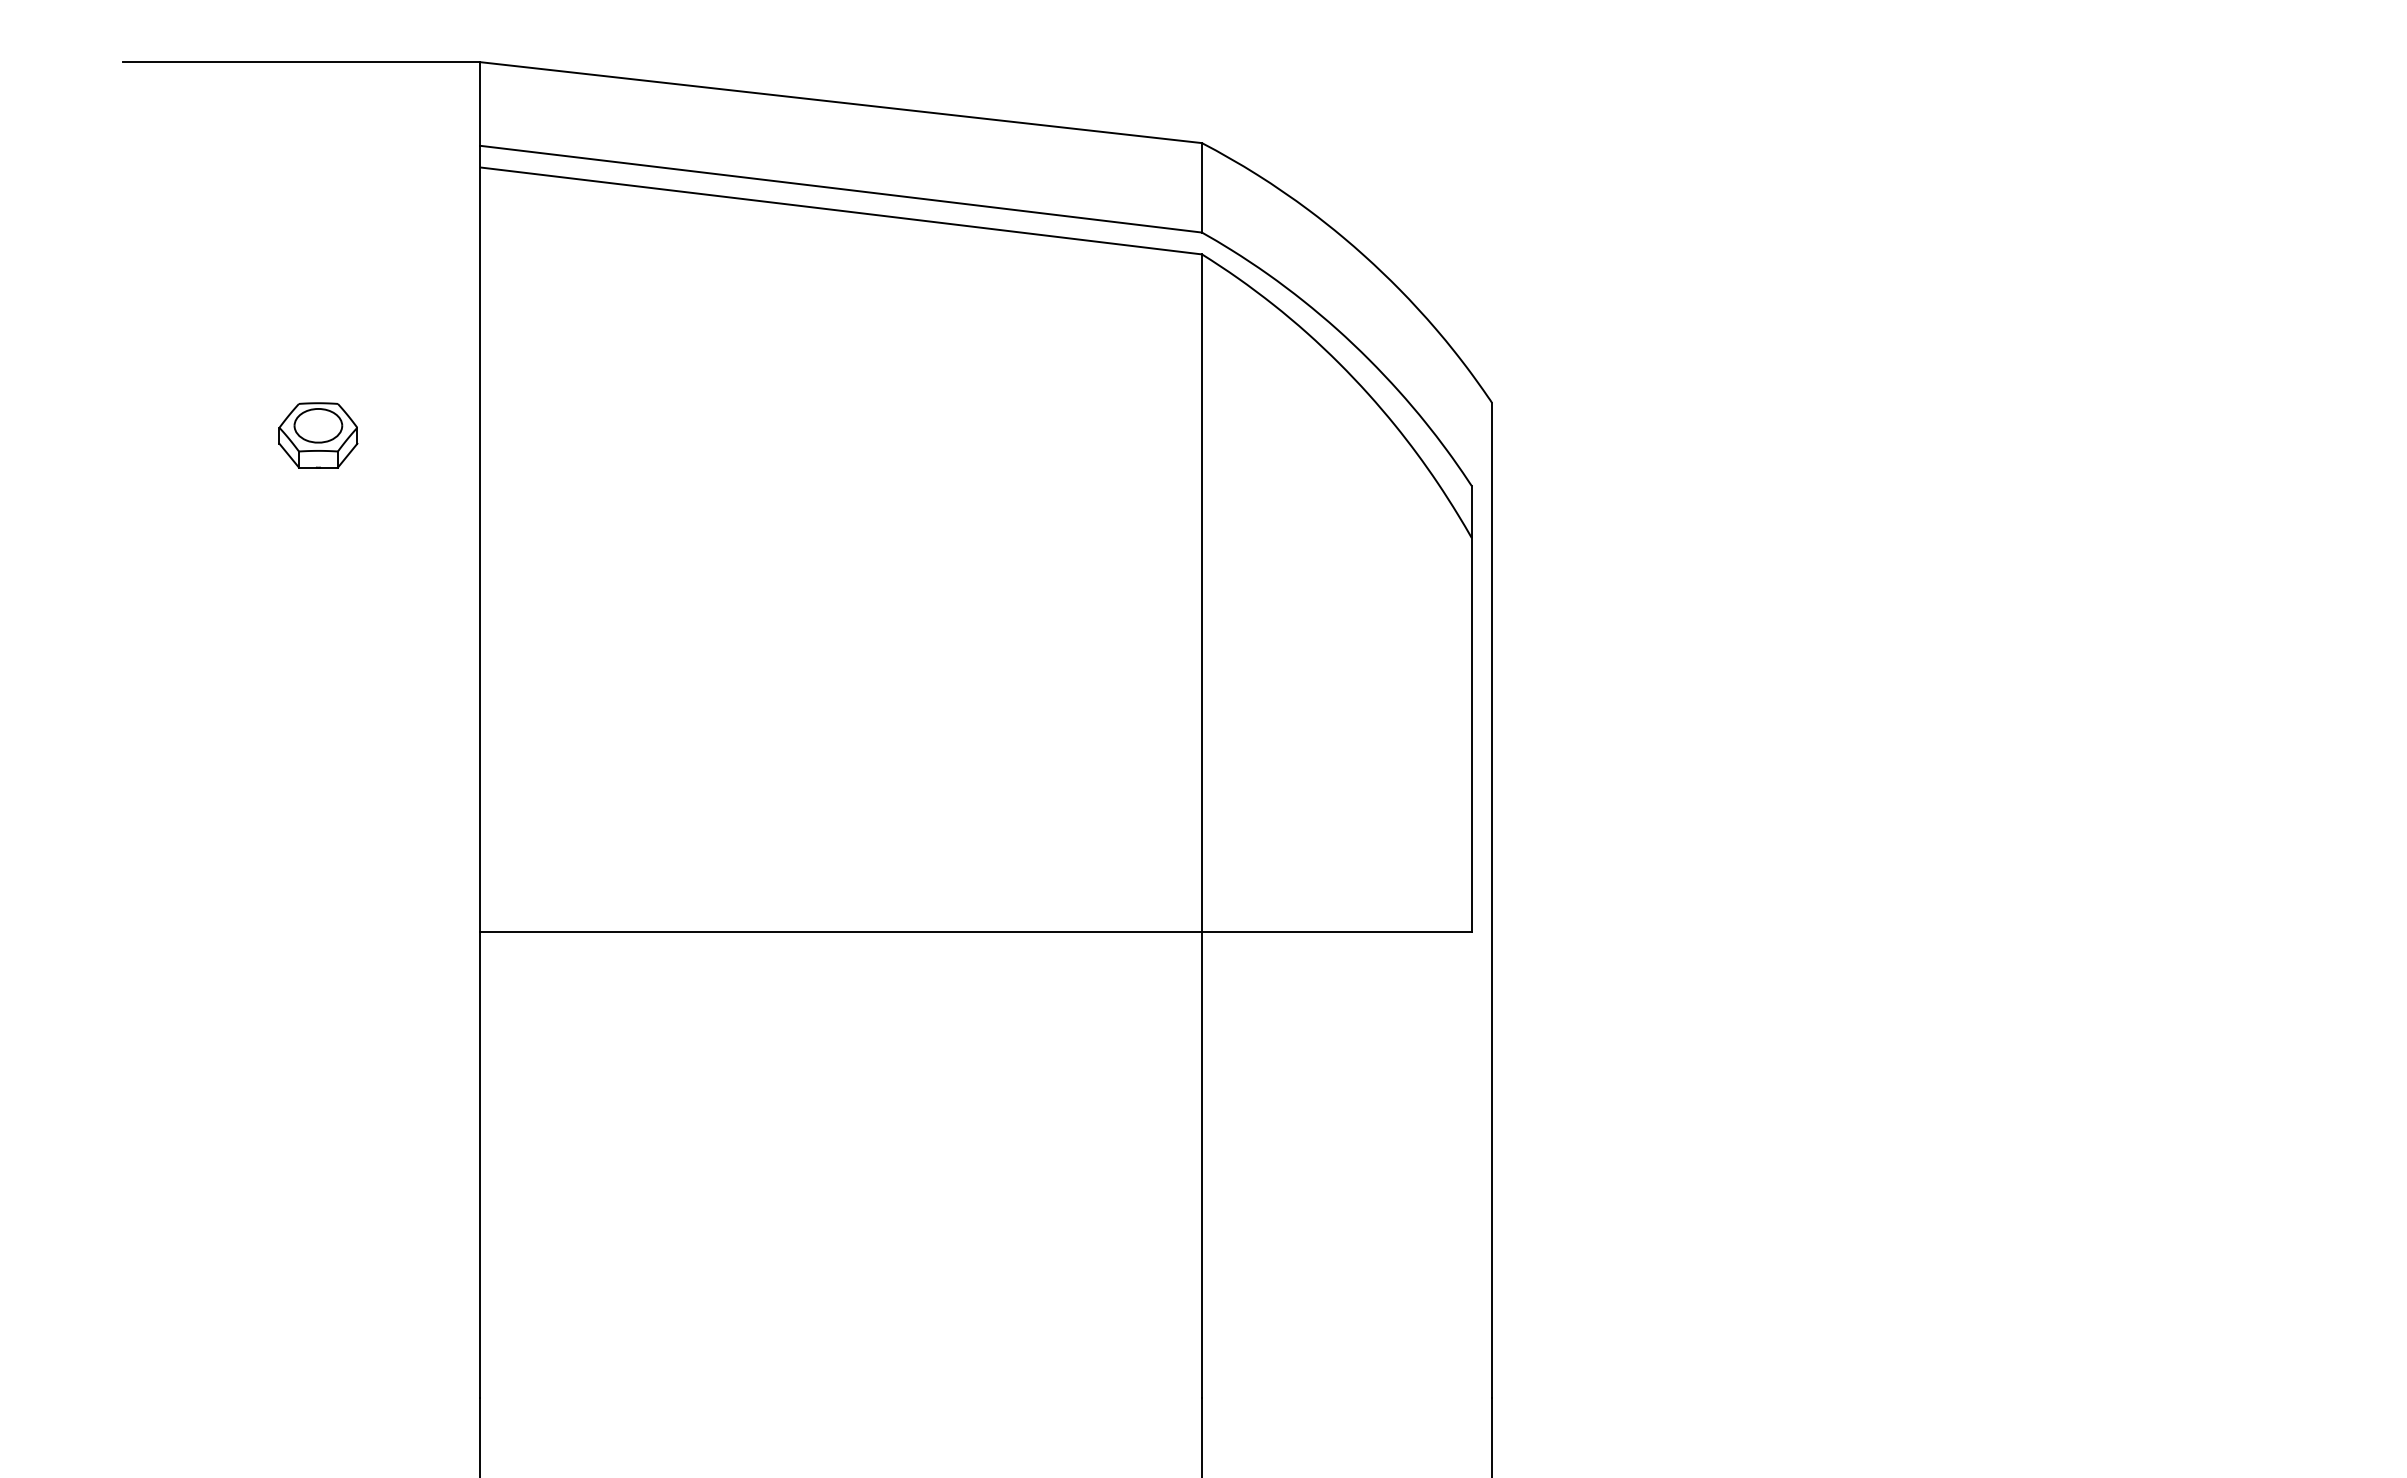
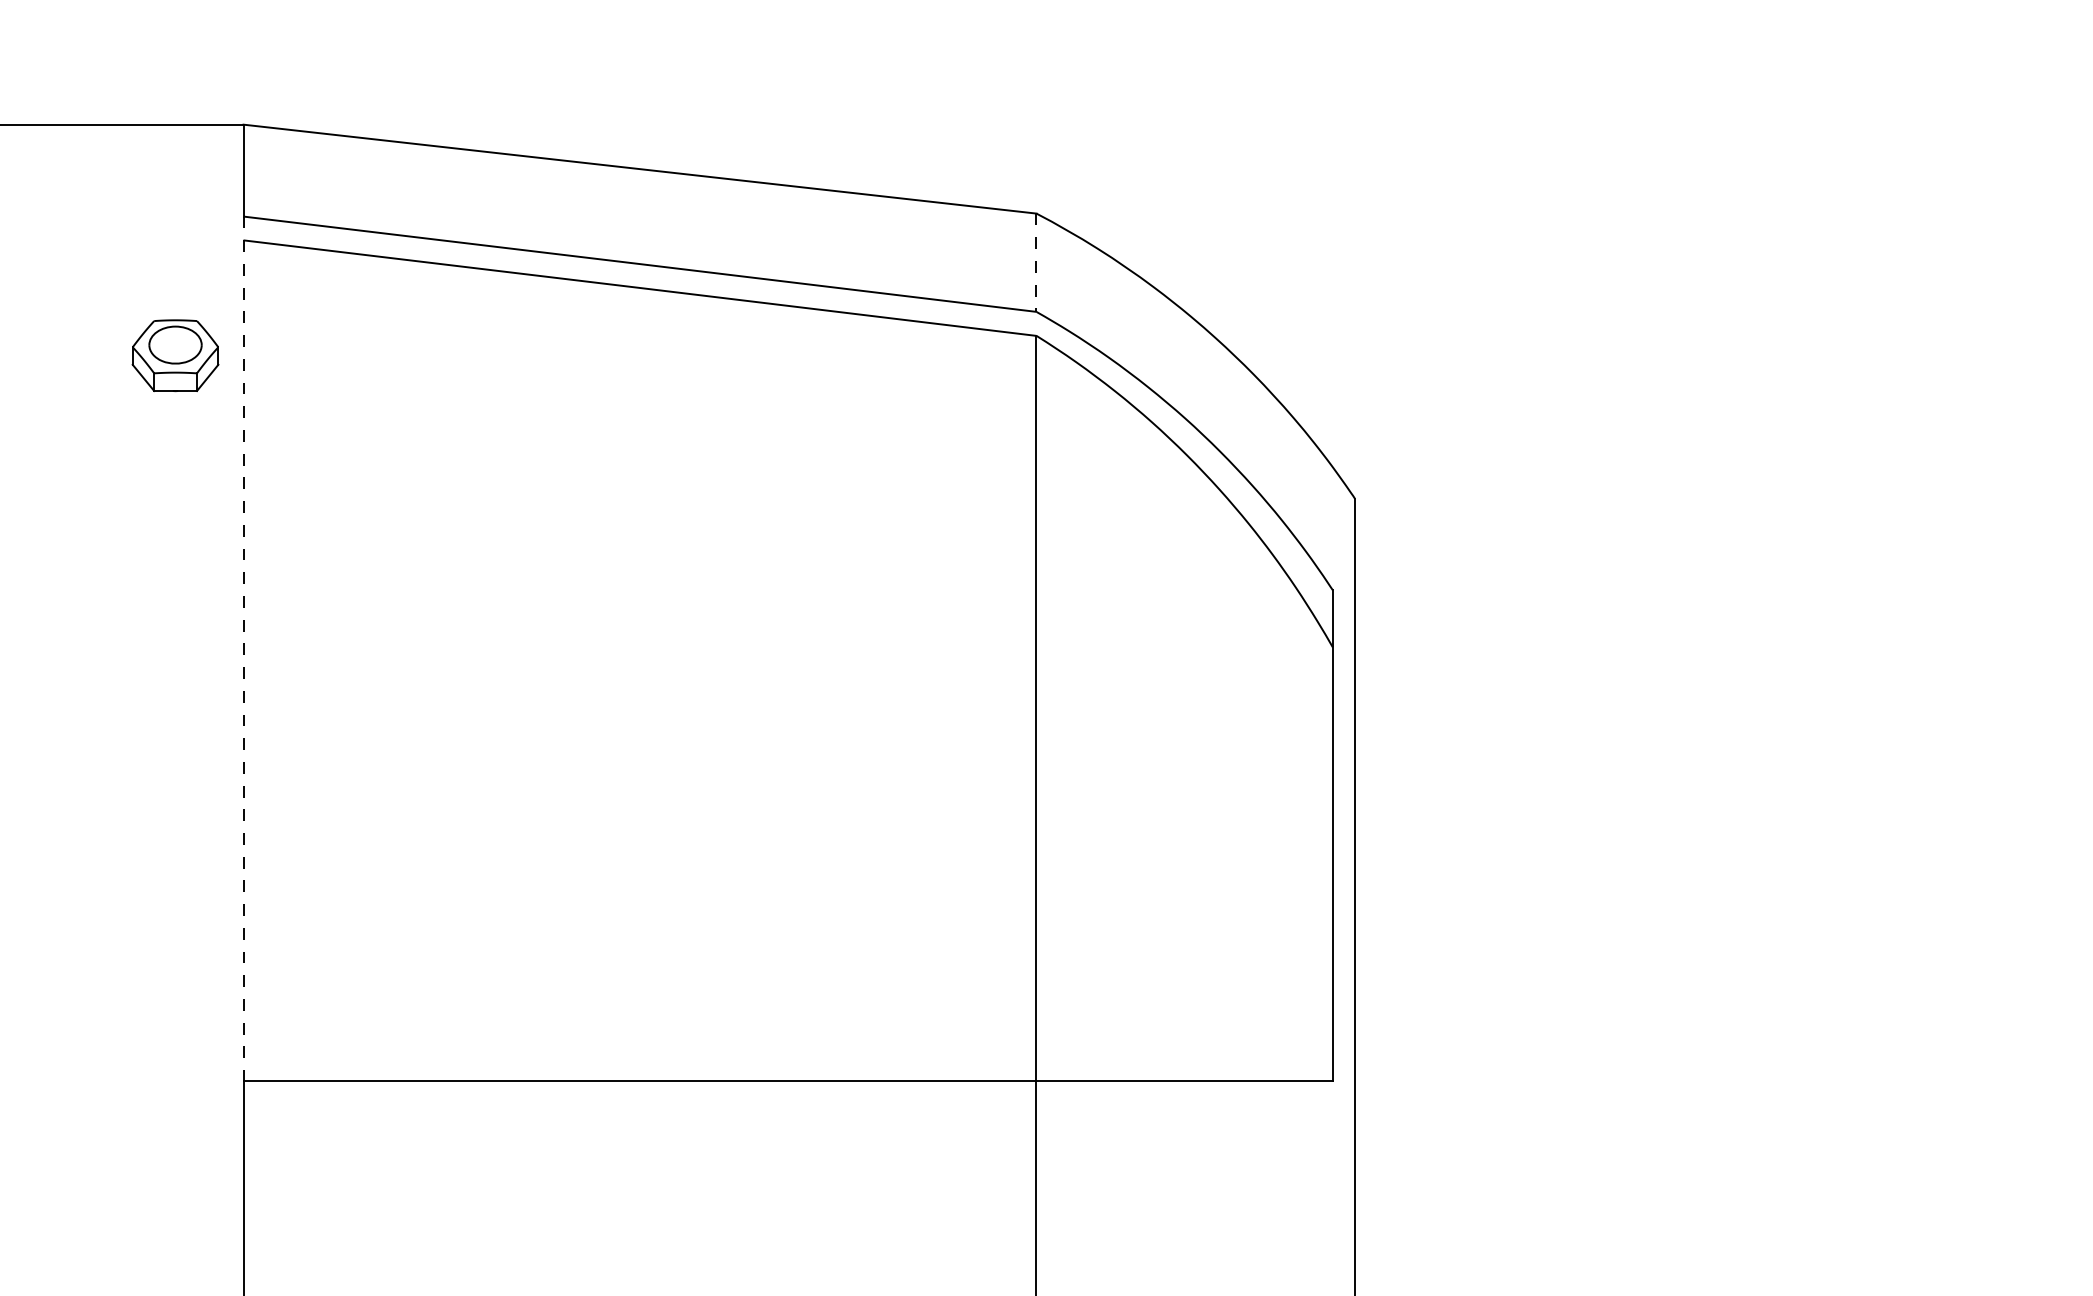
line: (1201, 187) -> (1035, 262), solid -> dashed
part: (318, 435) -> (175, 355), moved
line: (480, 539) -> (243, 649), solid -> dashed

